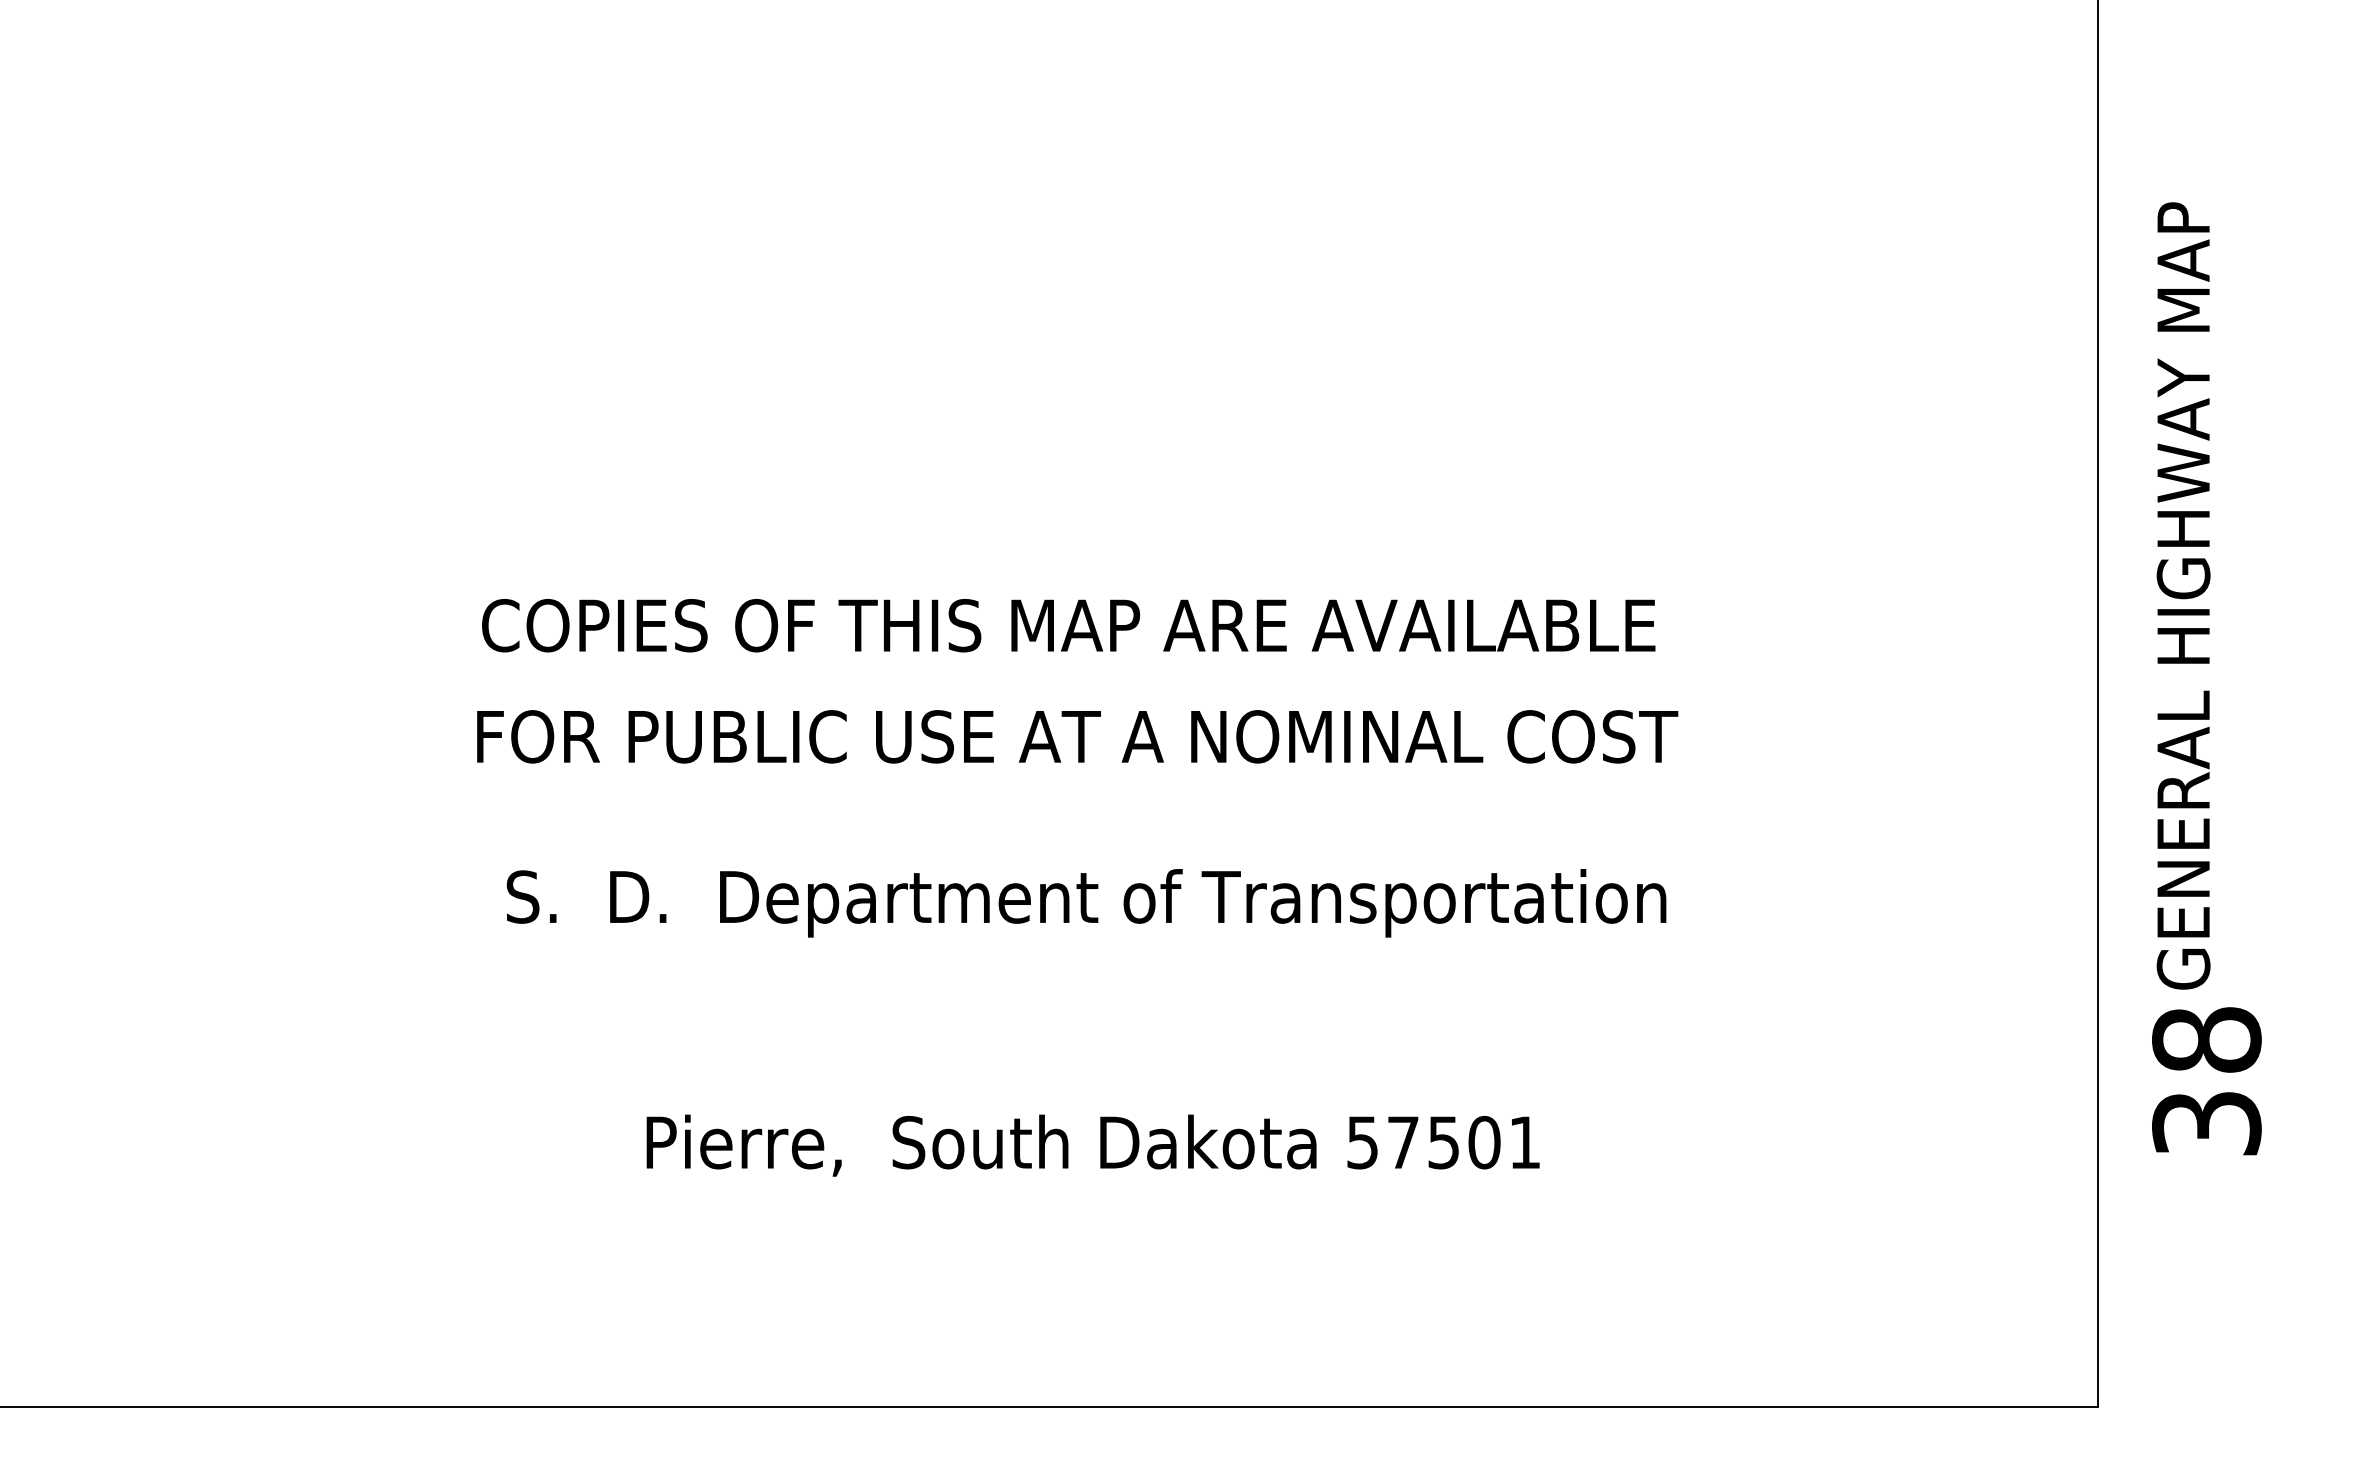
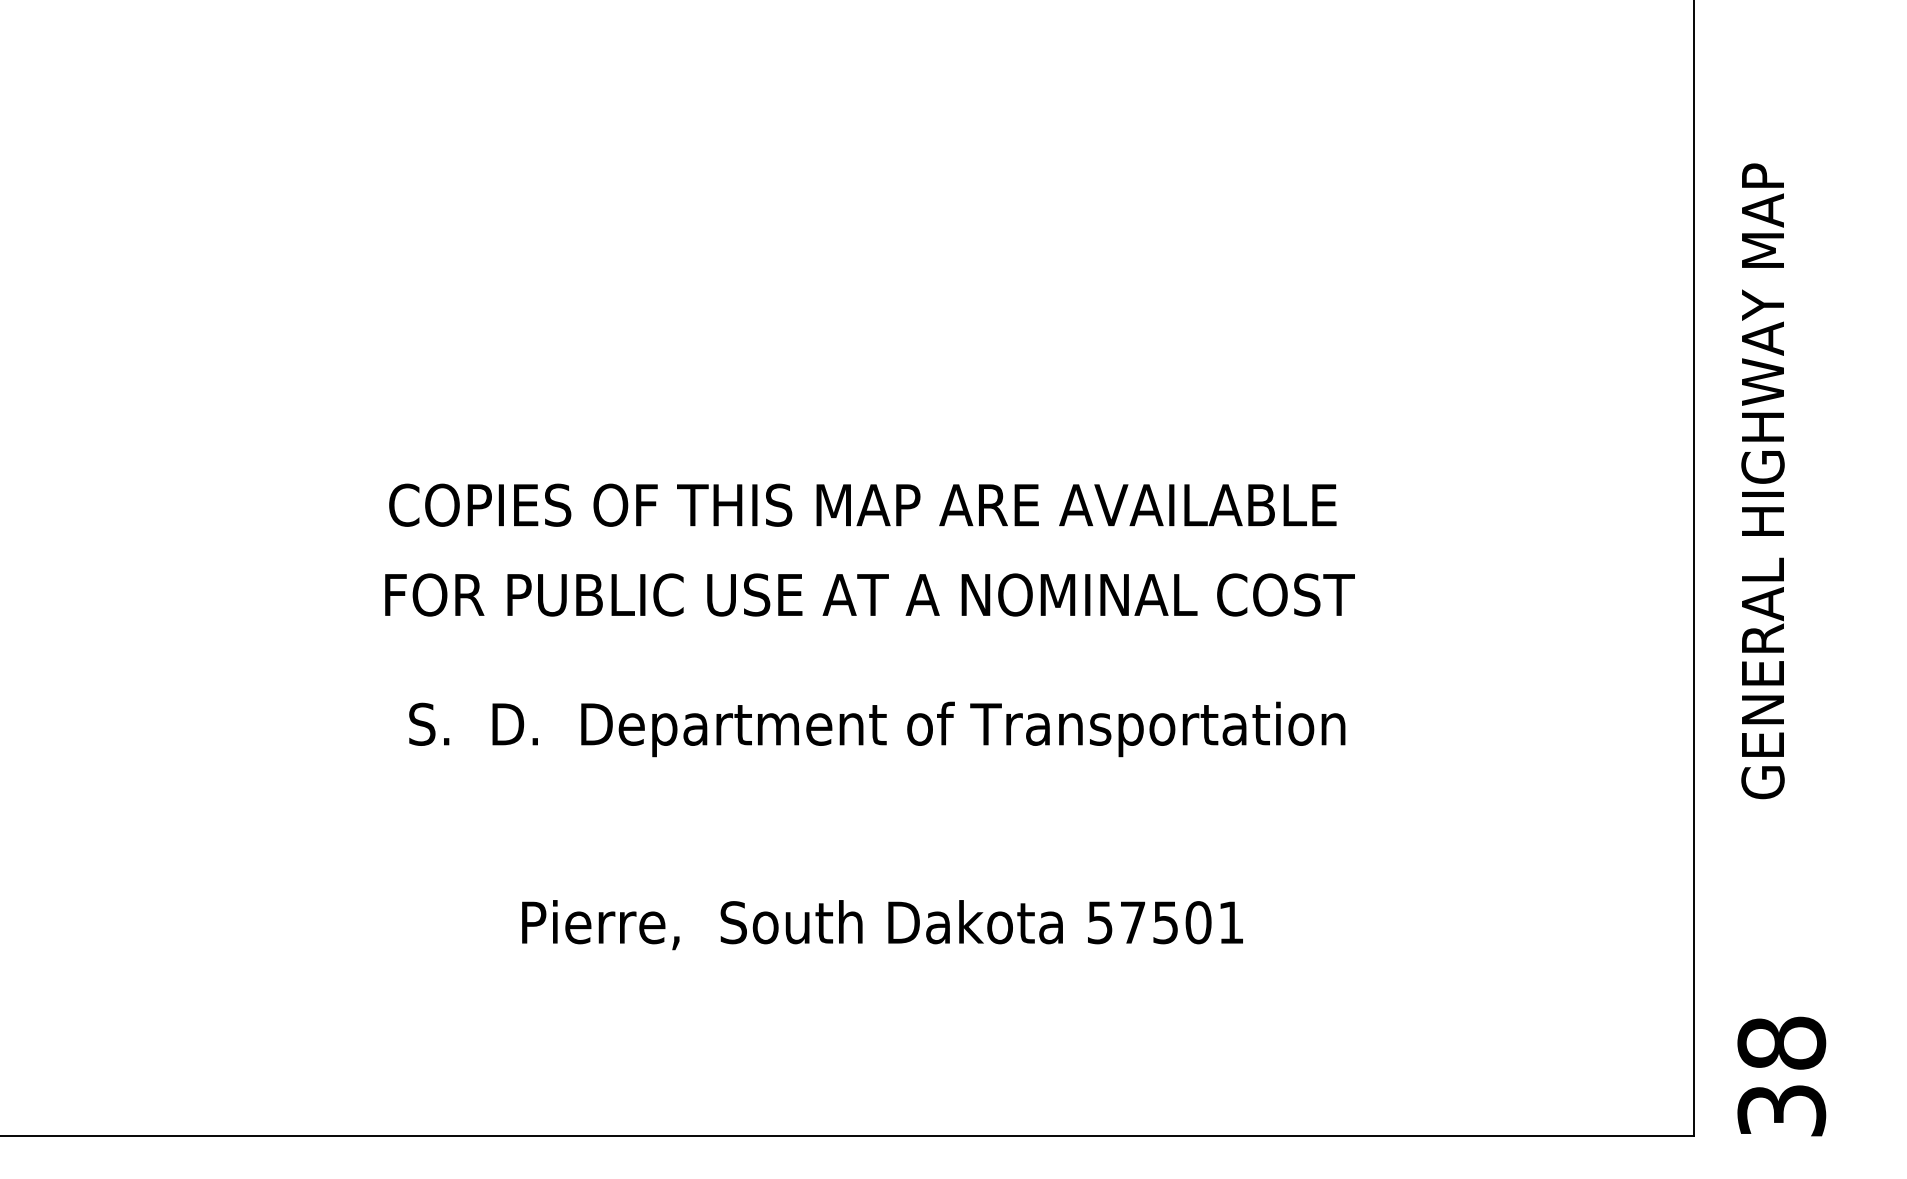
text: (2206, 1081) -> (1781, 1076), moved

